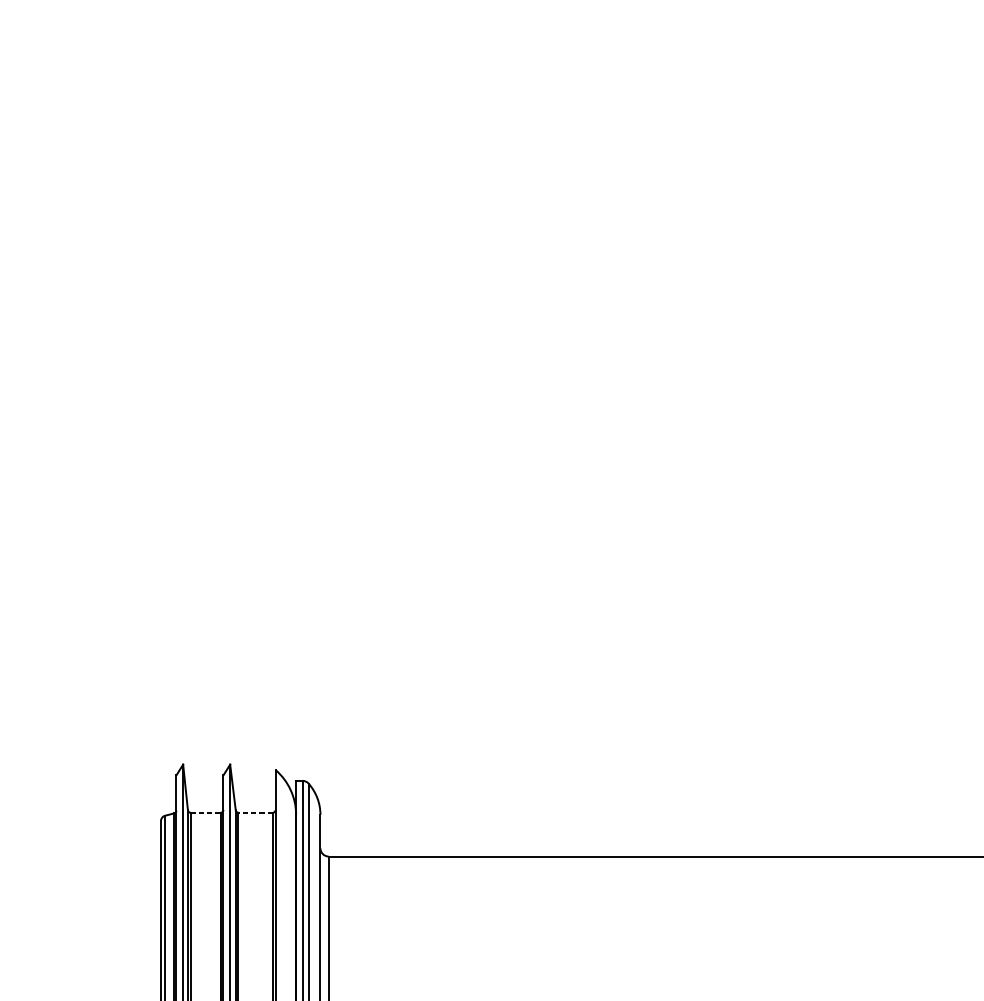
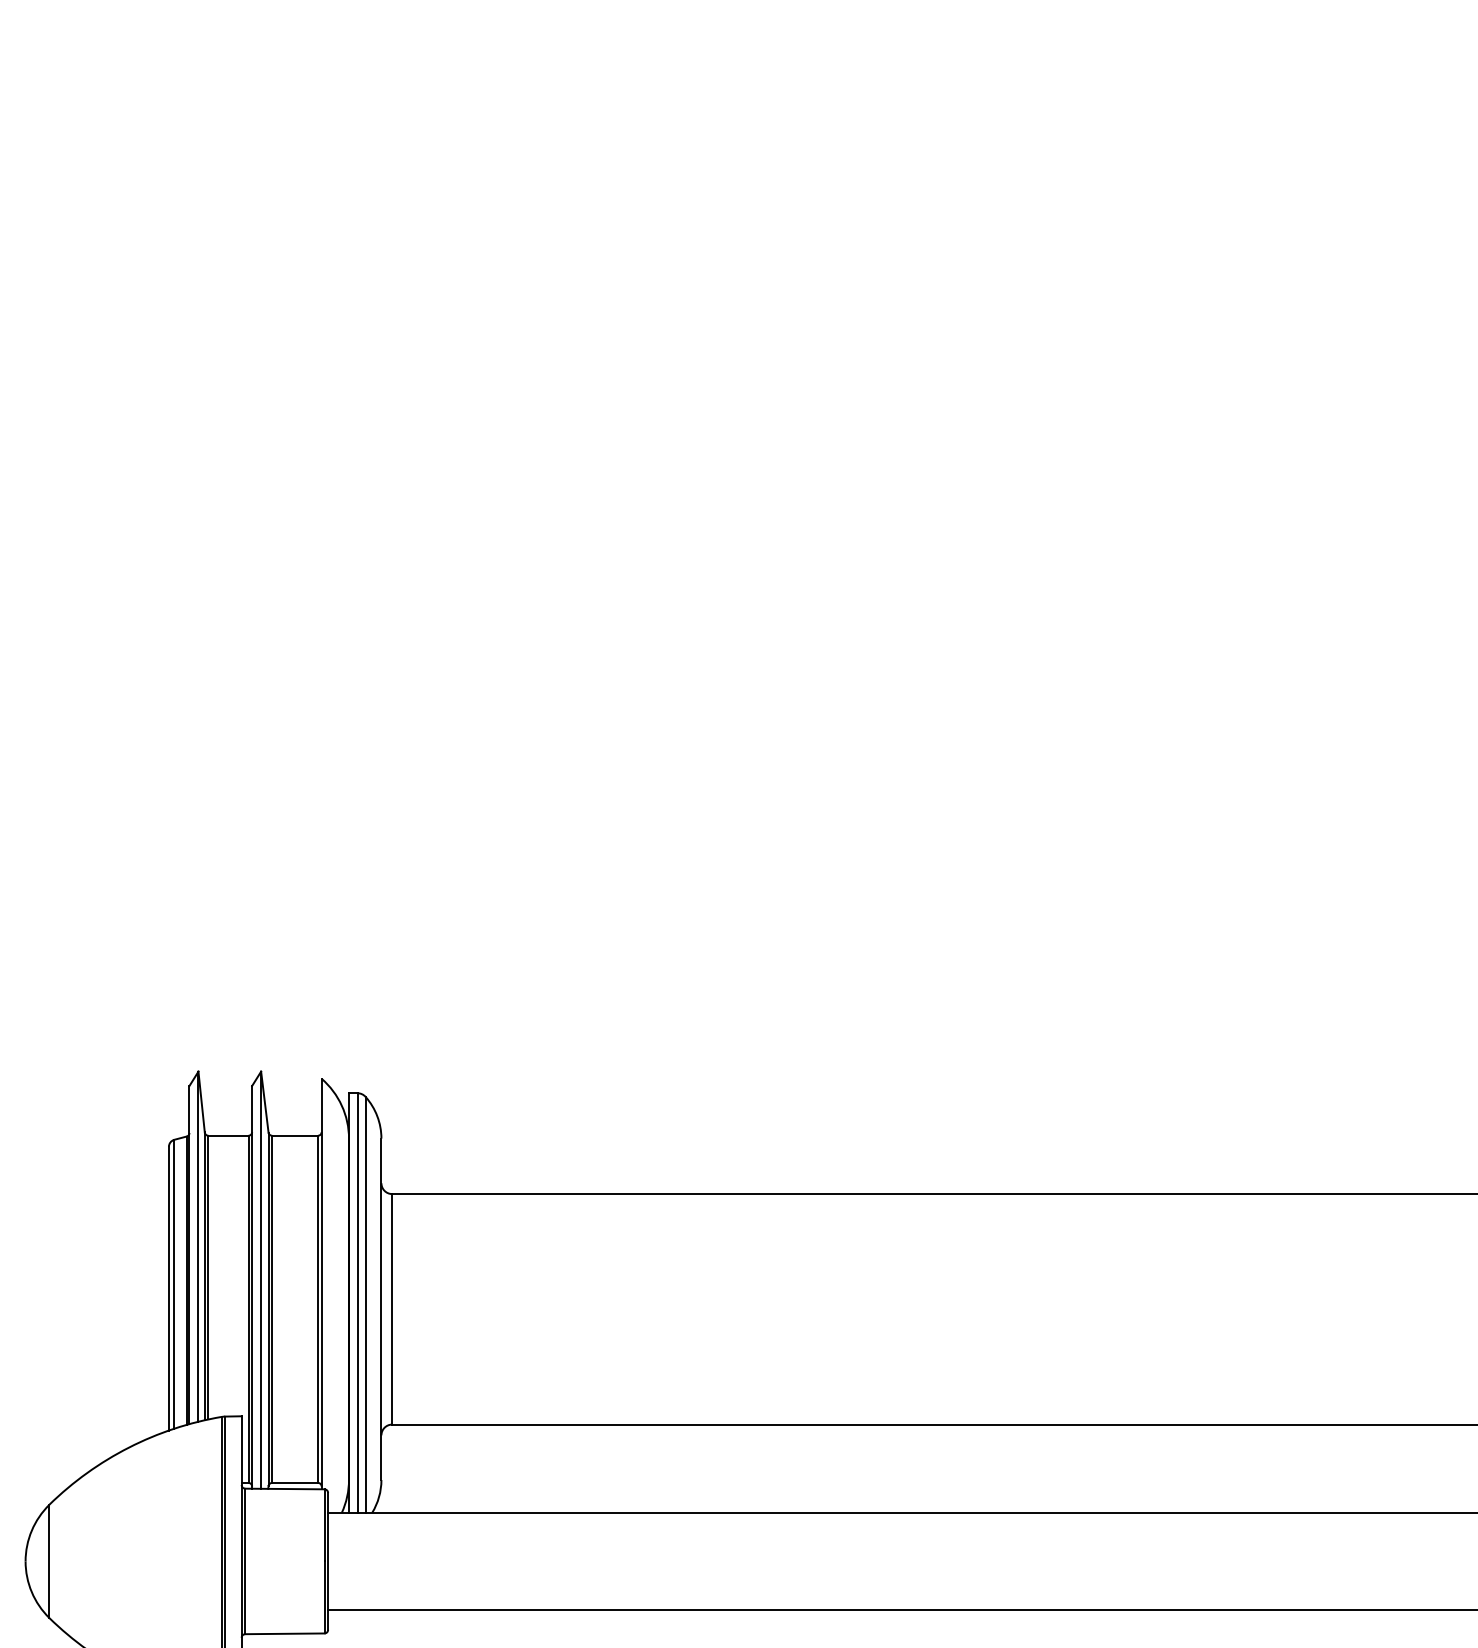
line: (204, 812) -> (227, 1135), dashed -> solid
line: (255, 812) -> (295, 1135), dashed -> solid

